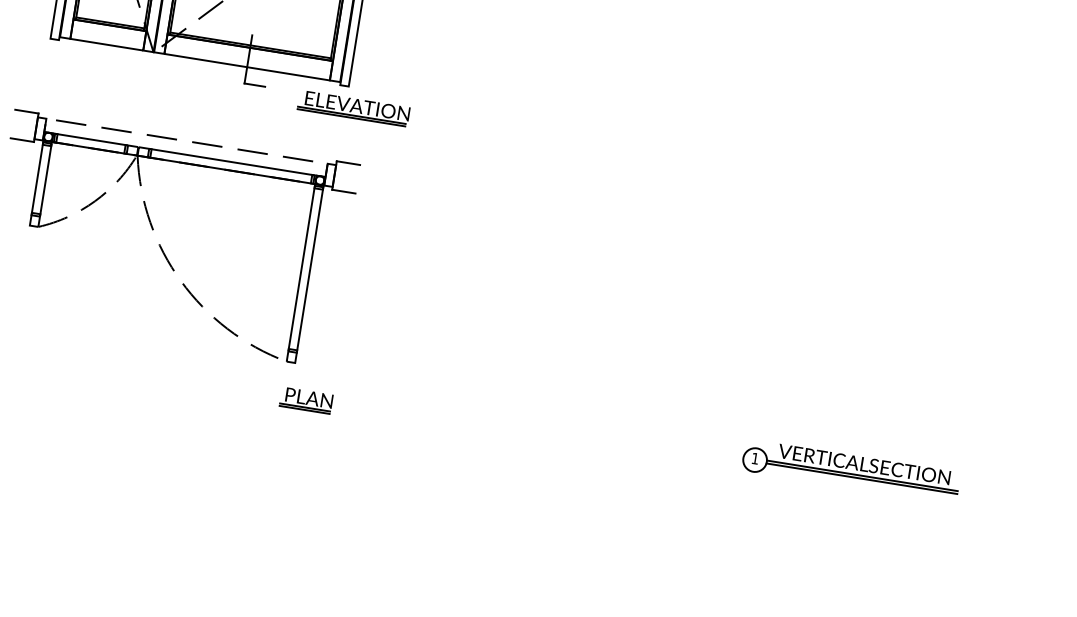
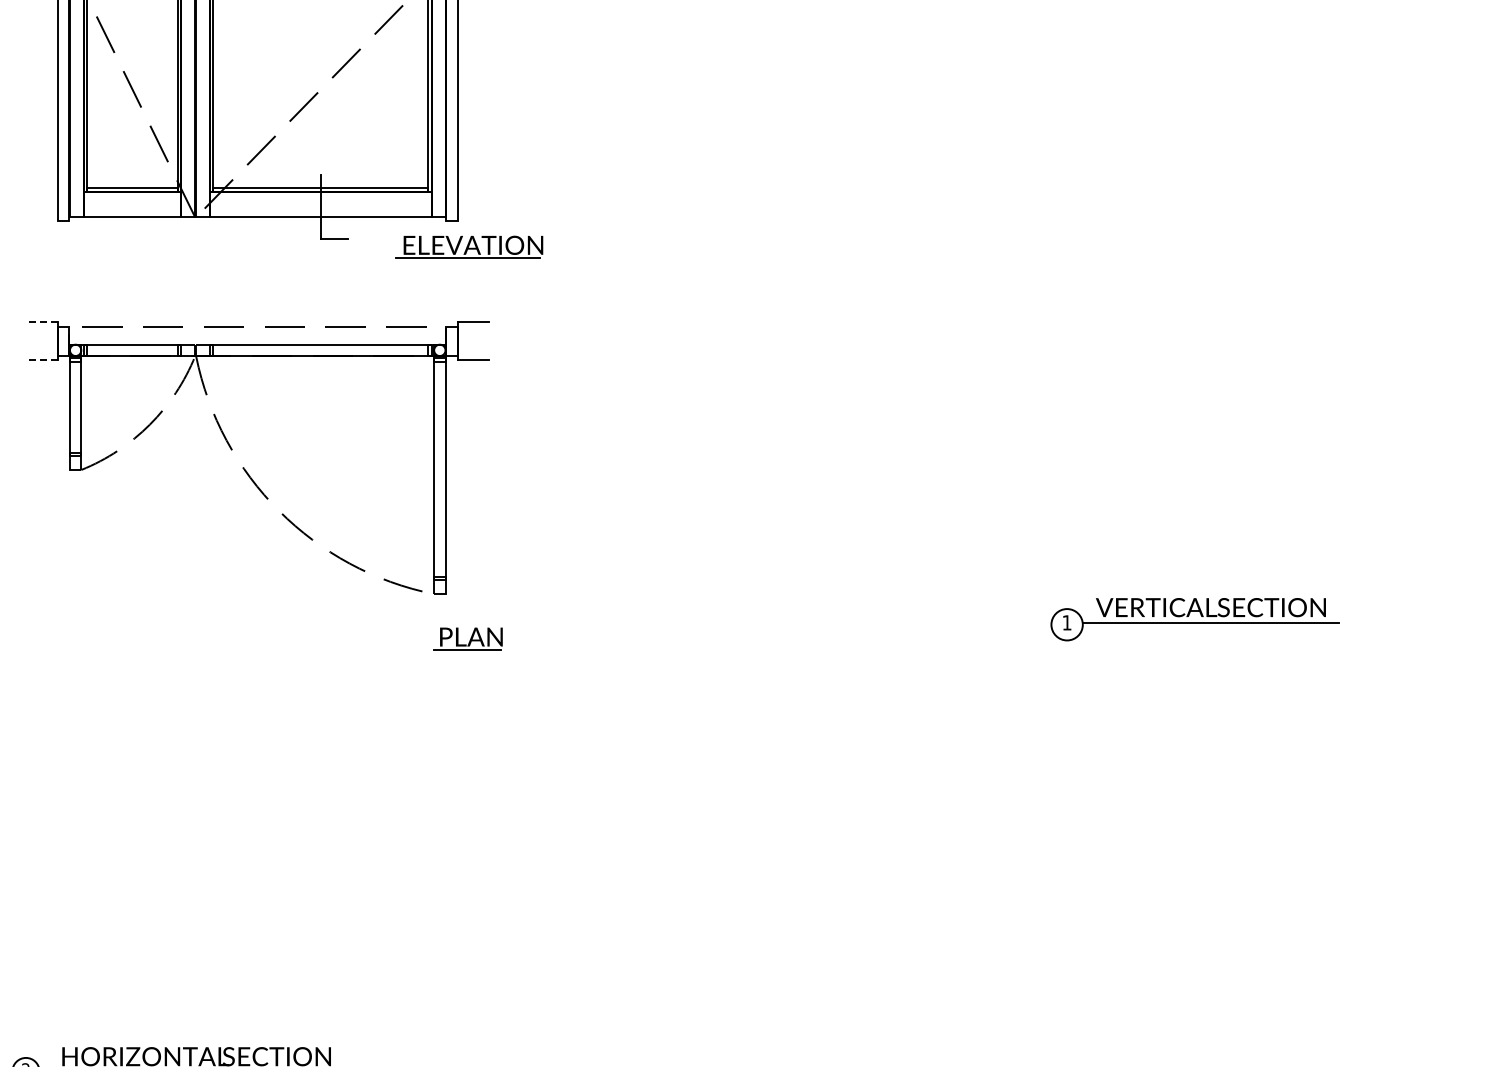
line: (27, 111) -> (42, 321), solid -> dashed
line: (351, 117) -> (467, 261), removed
line: (22, 139) -> (42, 359), solid -> dashed
line: (304, 409) -> (467, 653), removed
line: (861, 478) -> (1210, 626), removed

